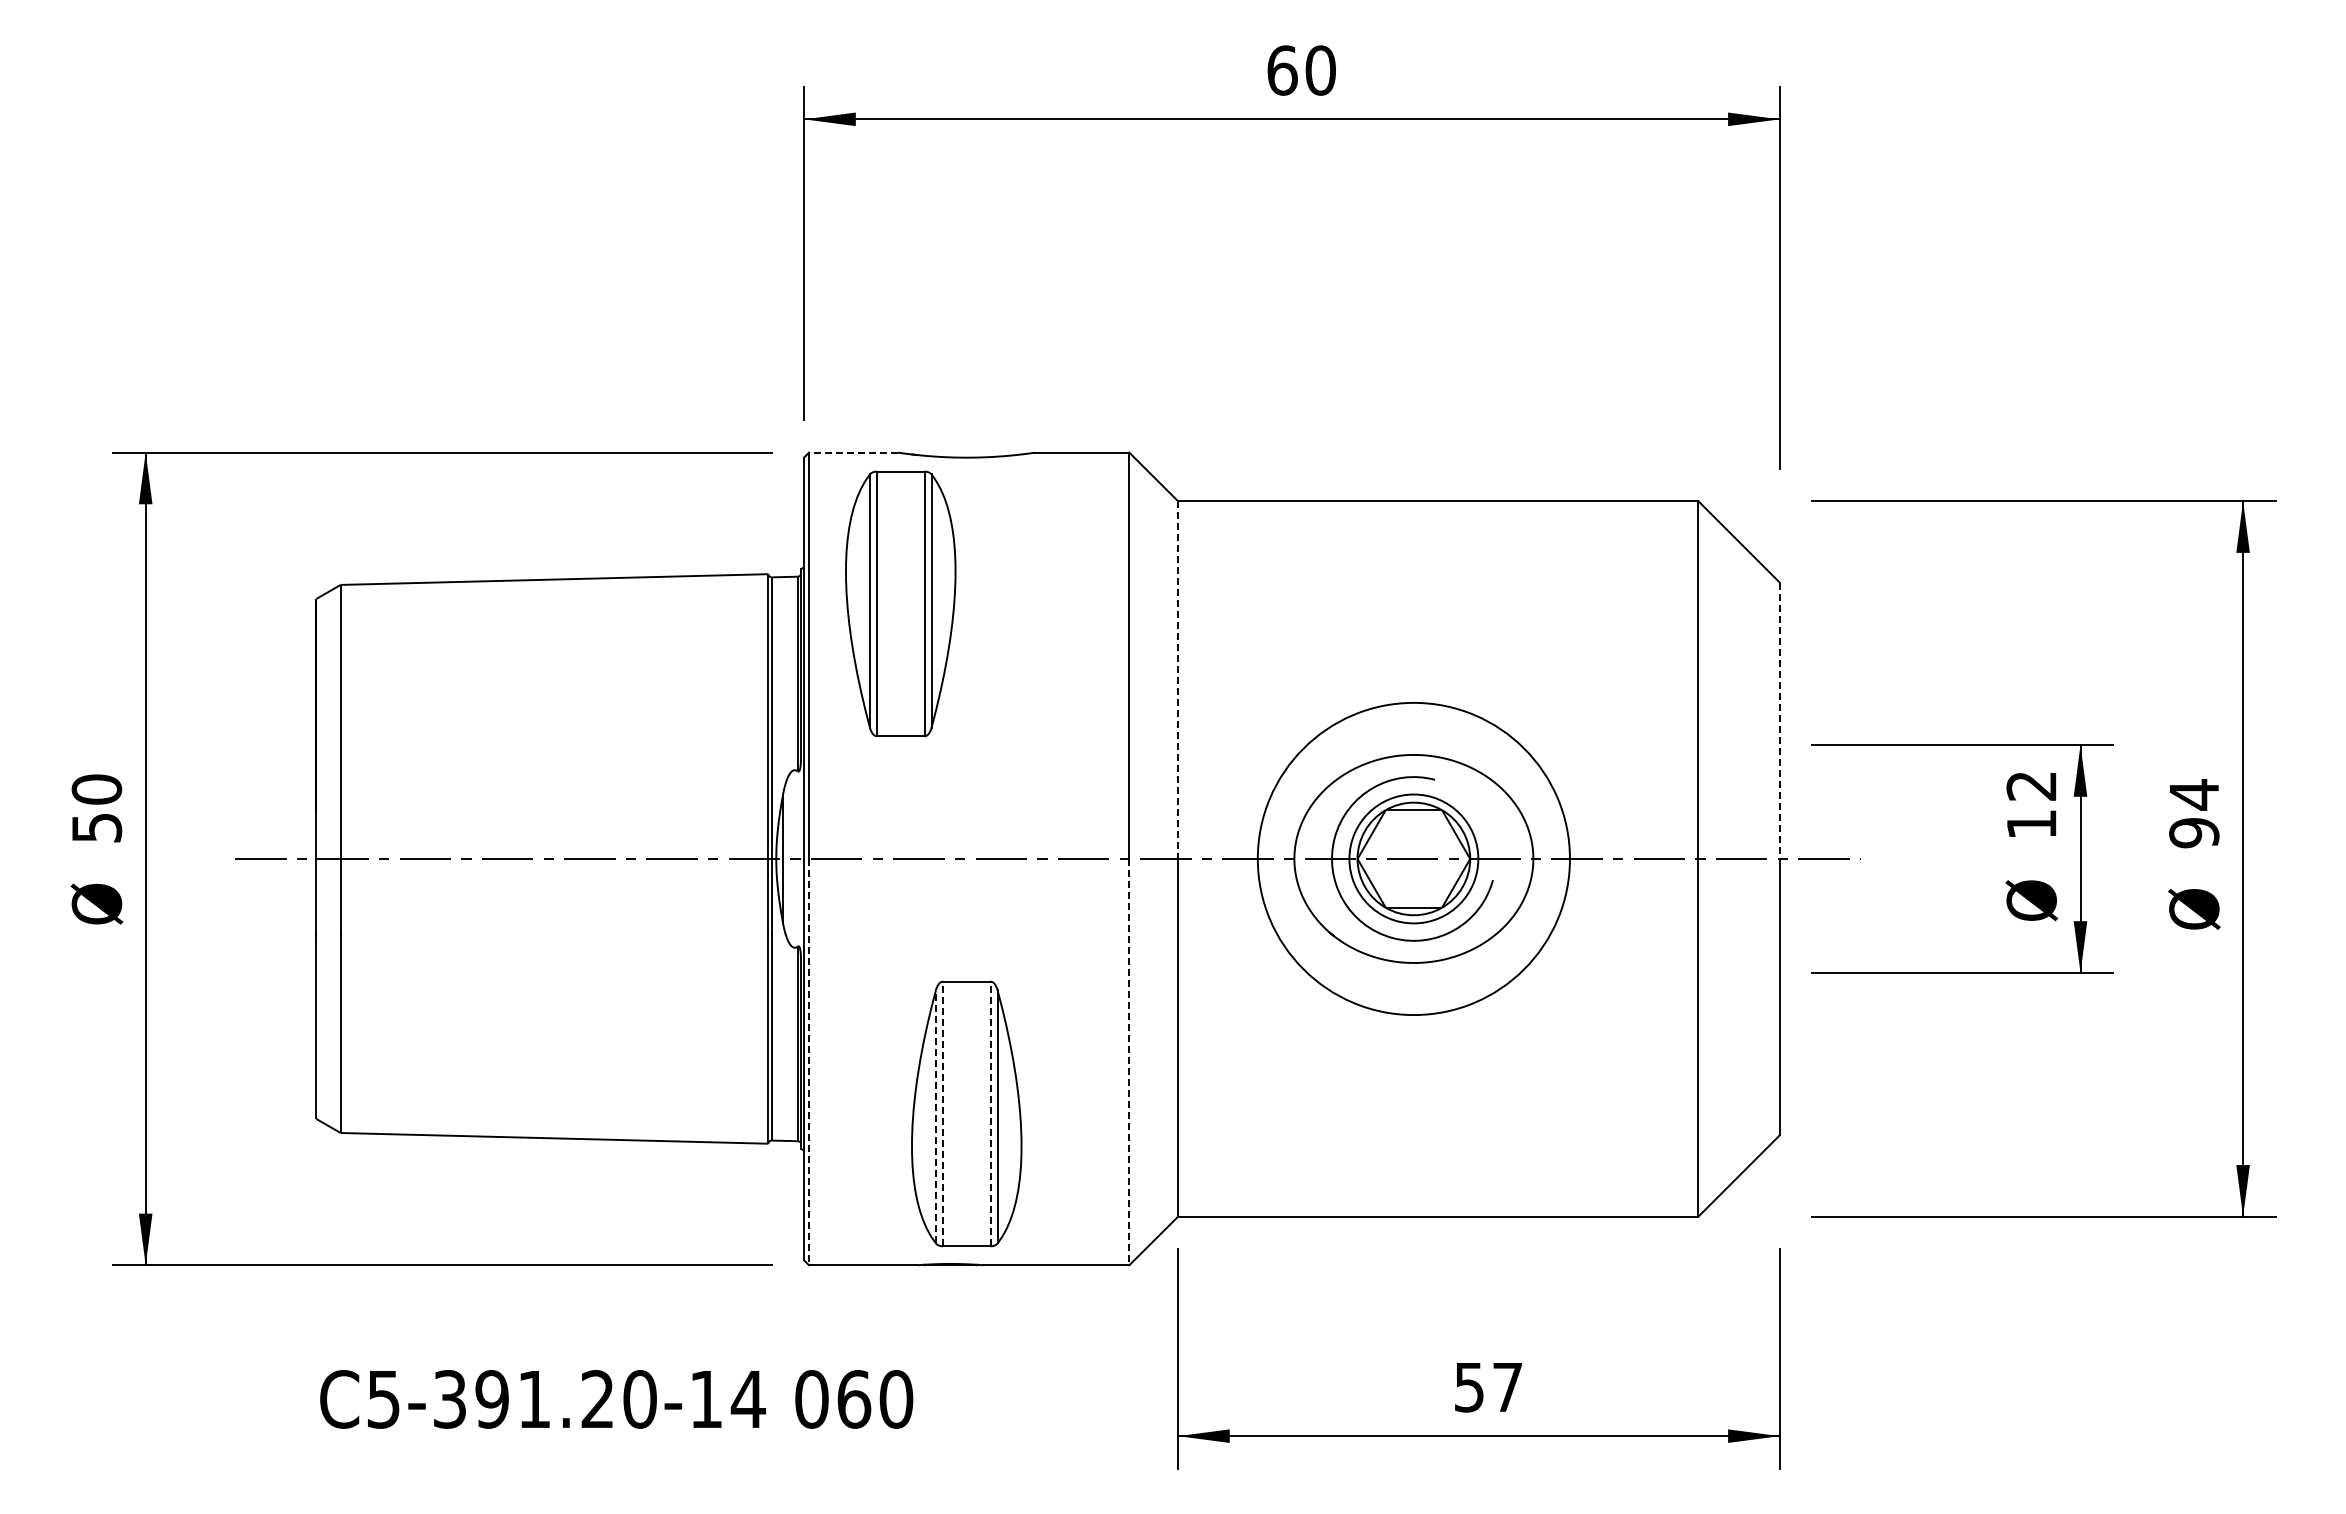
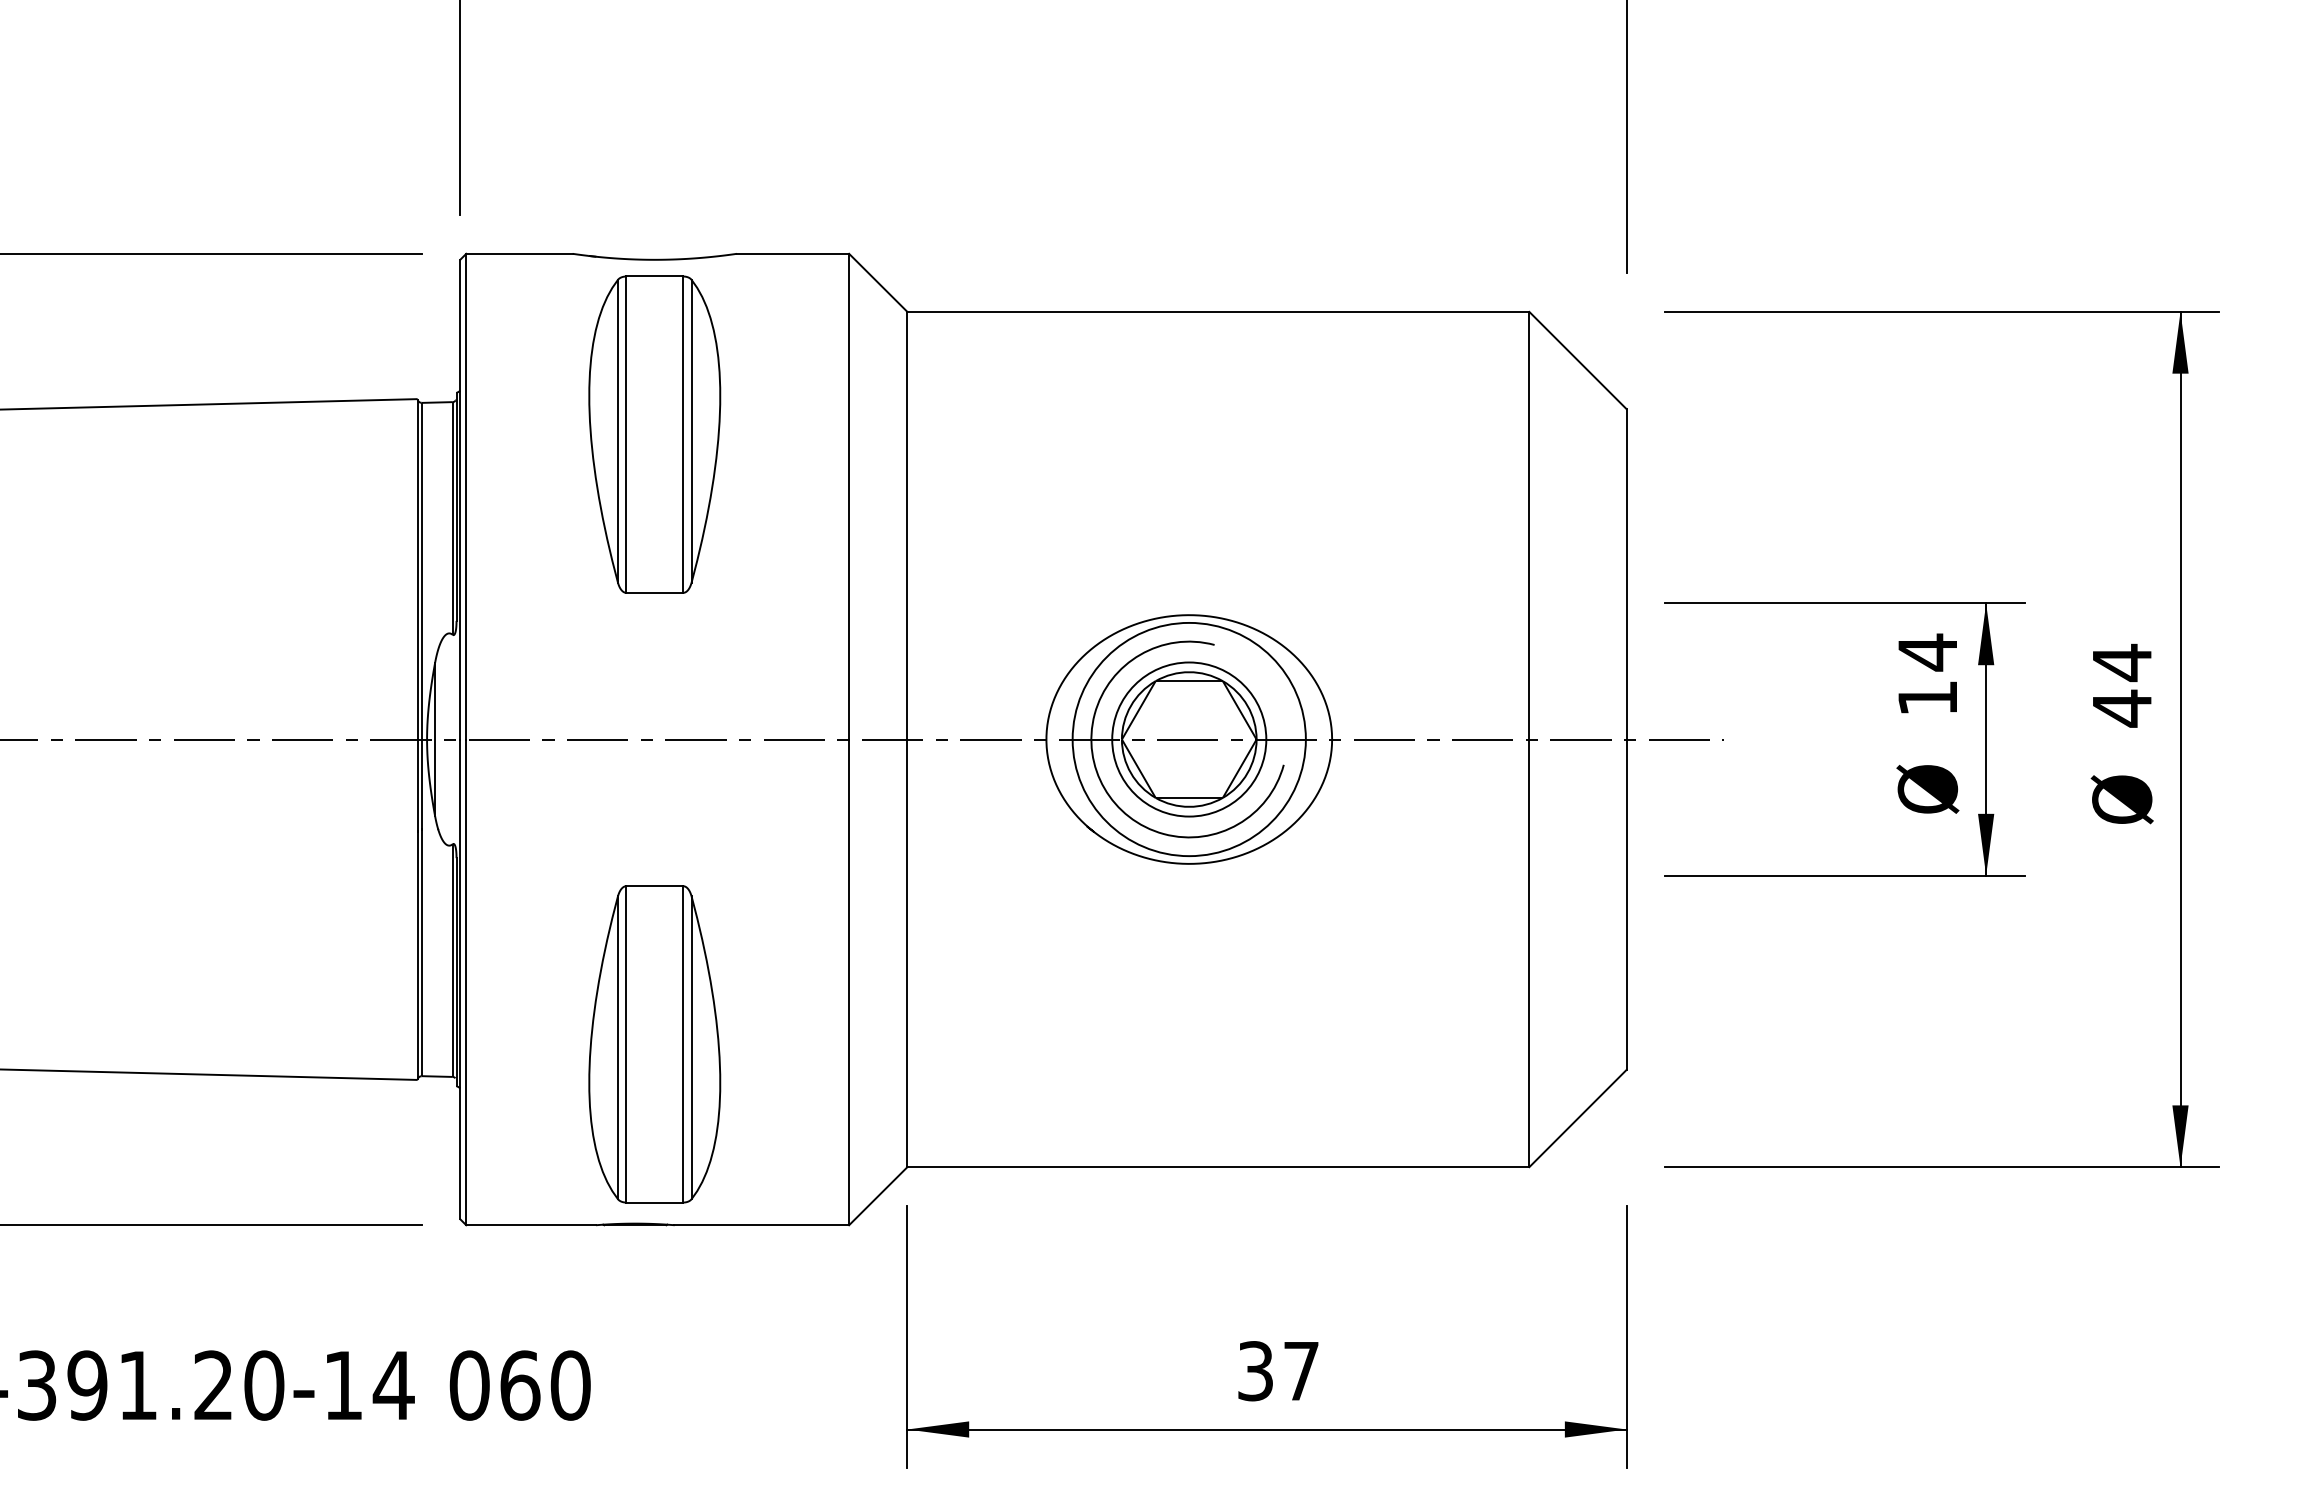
line: (853, 452) -> (519, 253), dashed -> solid
part: (900, 603) -> (654, 434), moved
line: (1178, 680) -> (907, 526), dashed -> solid
line: (1779, 721) -> (1626, 575), dashed -> solid
text: (2031, 786) -> (1927, 652), 12 -> 14
text: (2194, 833) -> (2122, 709), 94 -> 44
circle: (1413, 858) -> (1188, 738), size x0.62
line: (809, 1062) -> (466, 982), dashed -> solid
line: (1129, 1062) -> (849, 982), dashed -> solid
line: (943, 1113) -> (626, 1043), dashed -> solid
line: (990, 1113) -> (683, 1043), dashed -> solid
line: (935, 1116) -> (617, 1047), dashed -> solid
text: (1469, 1386) -> (1255, 1370), 57 -> 37

